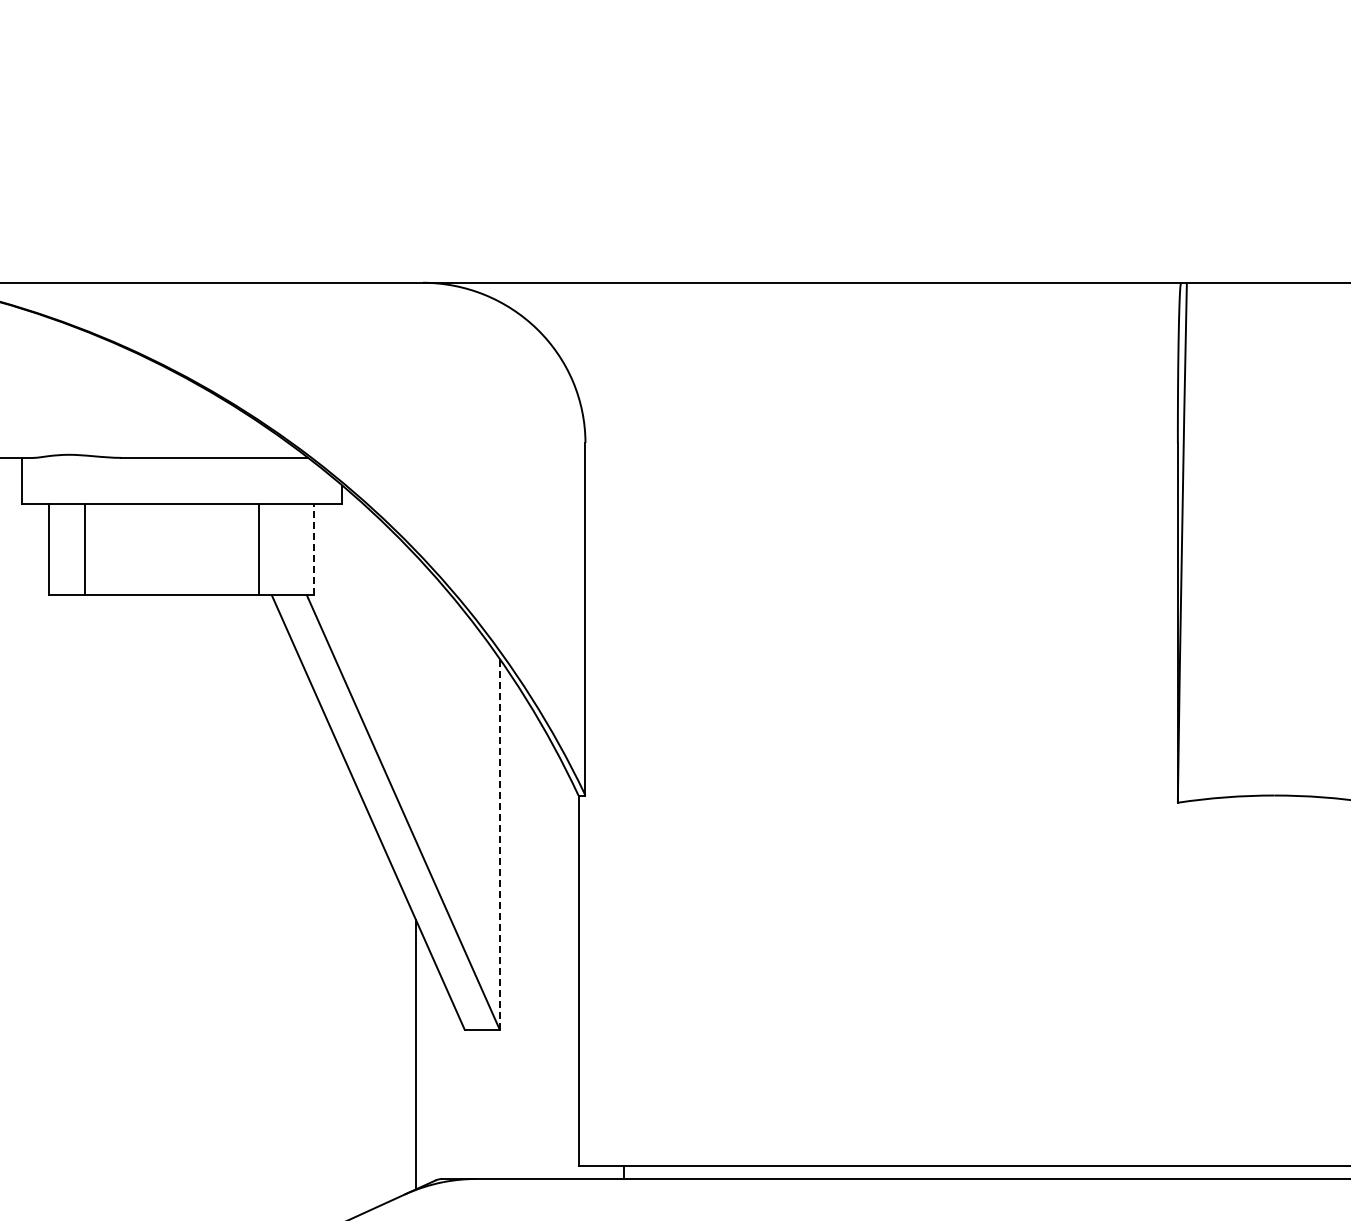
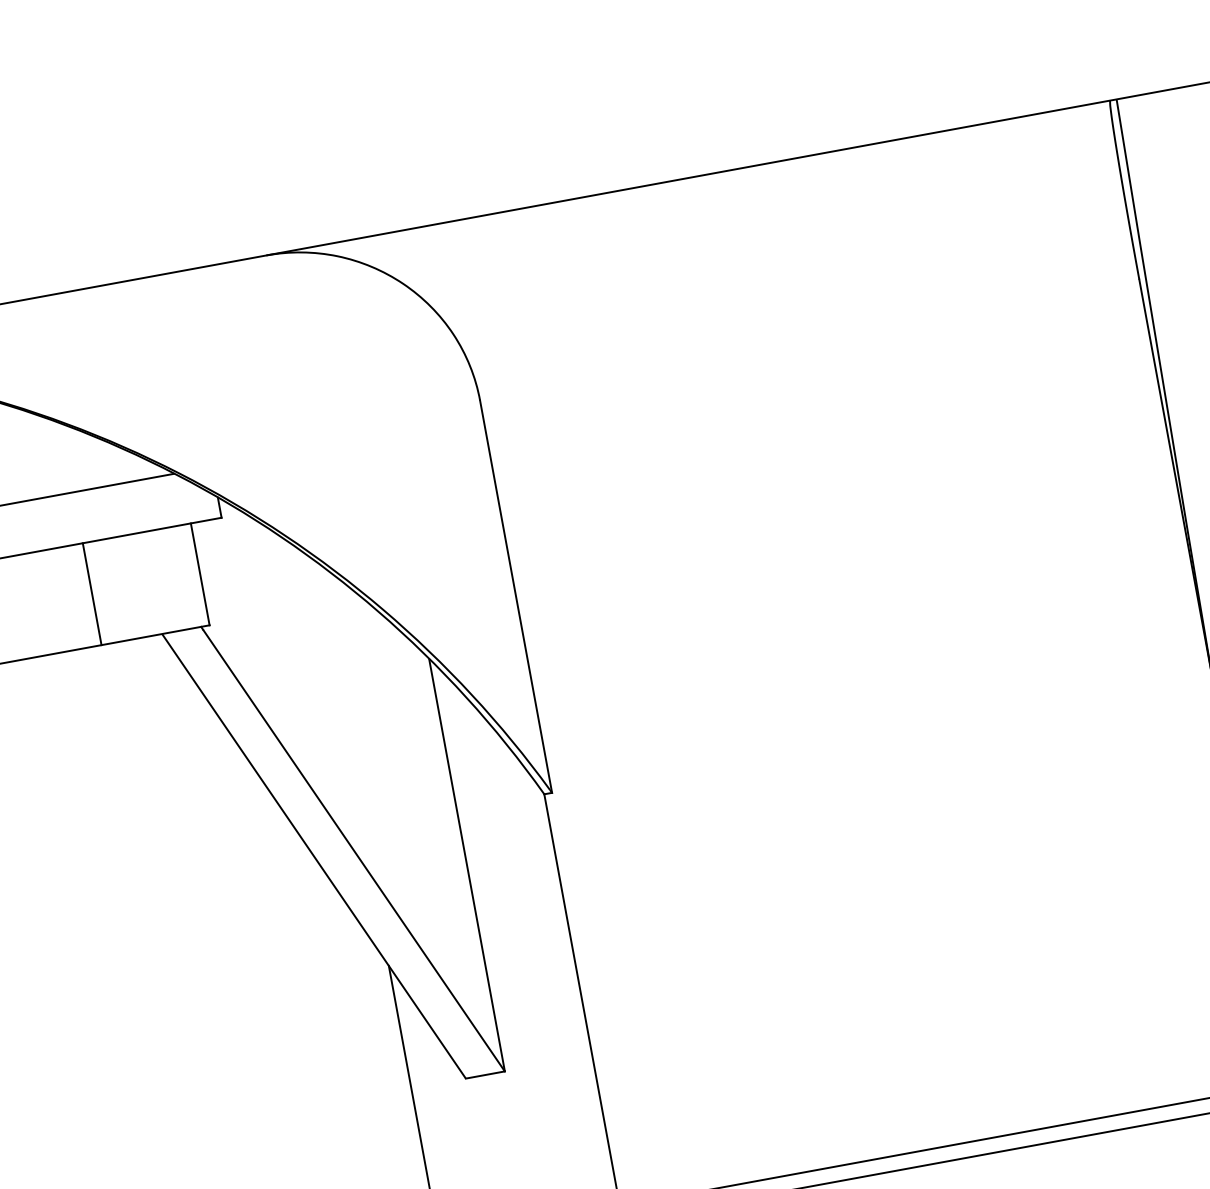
line: (259, 549) -> (92, 594), moved
line: (314, 549) -> (200, 574), dashed -> solid
line: (499, 844) -> (466, 864), dashed -> solid

